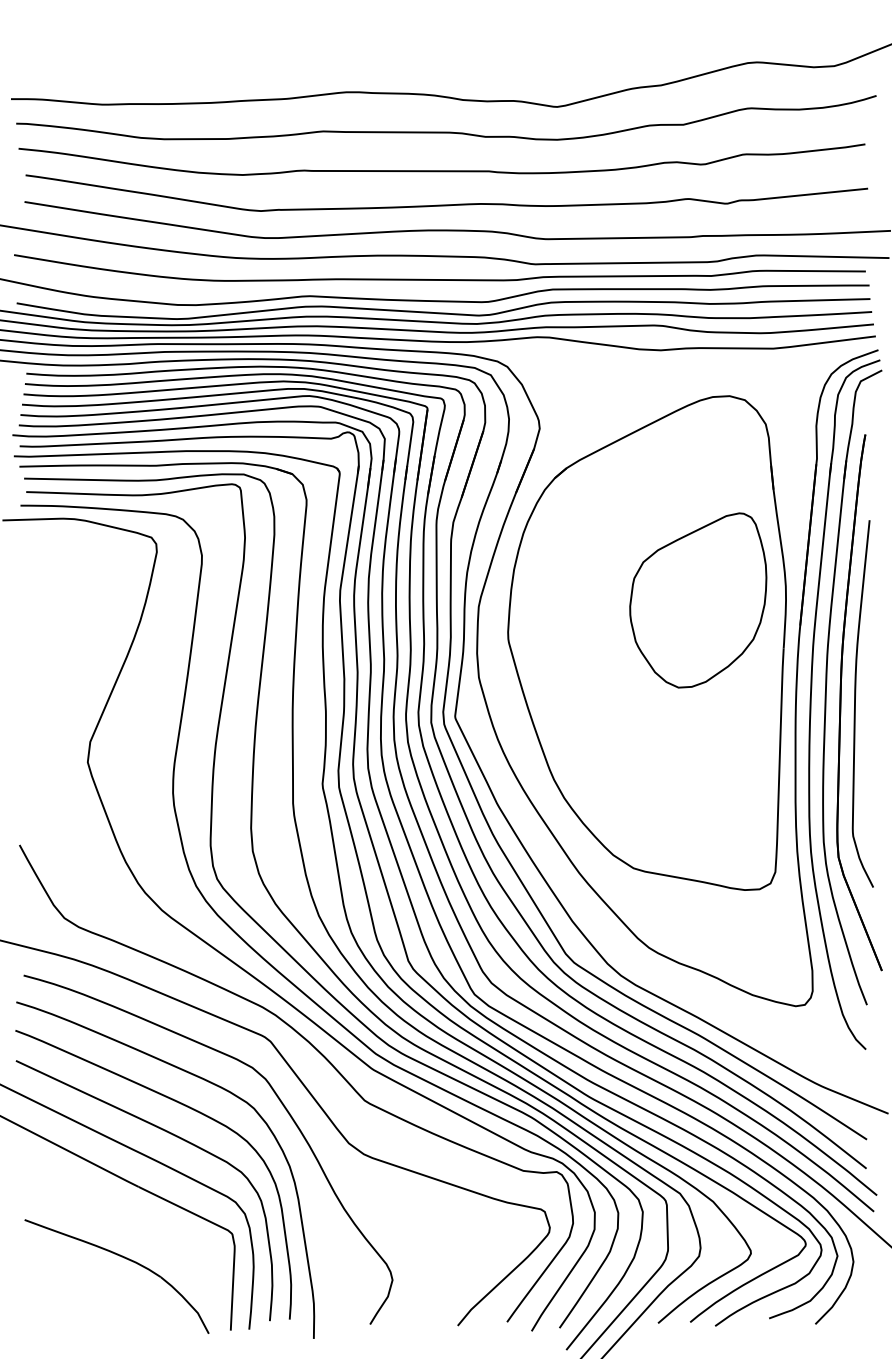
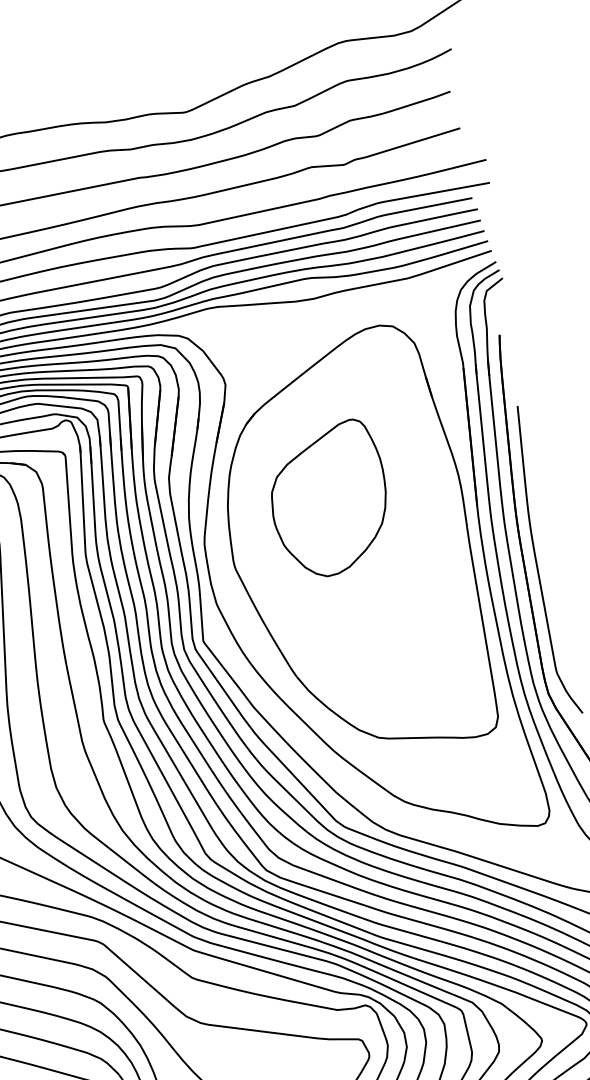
part: (698, 600) -> (329, 499), moved

